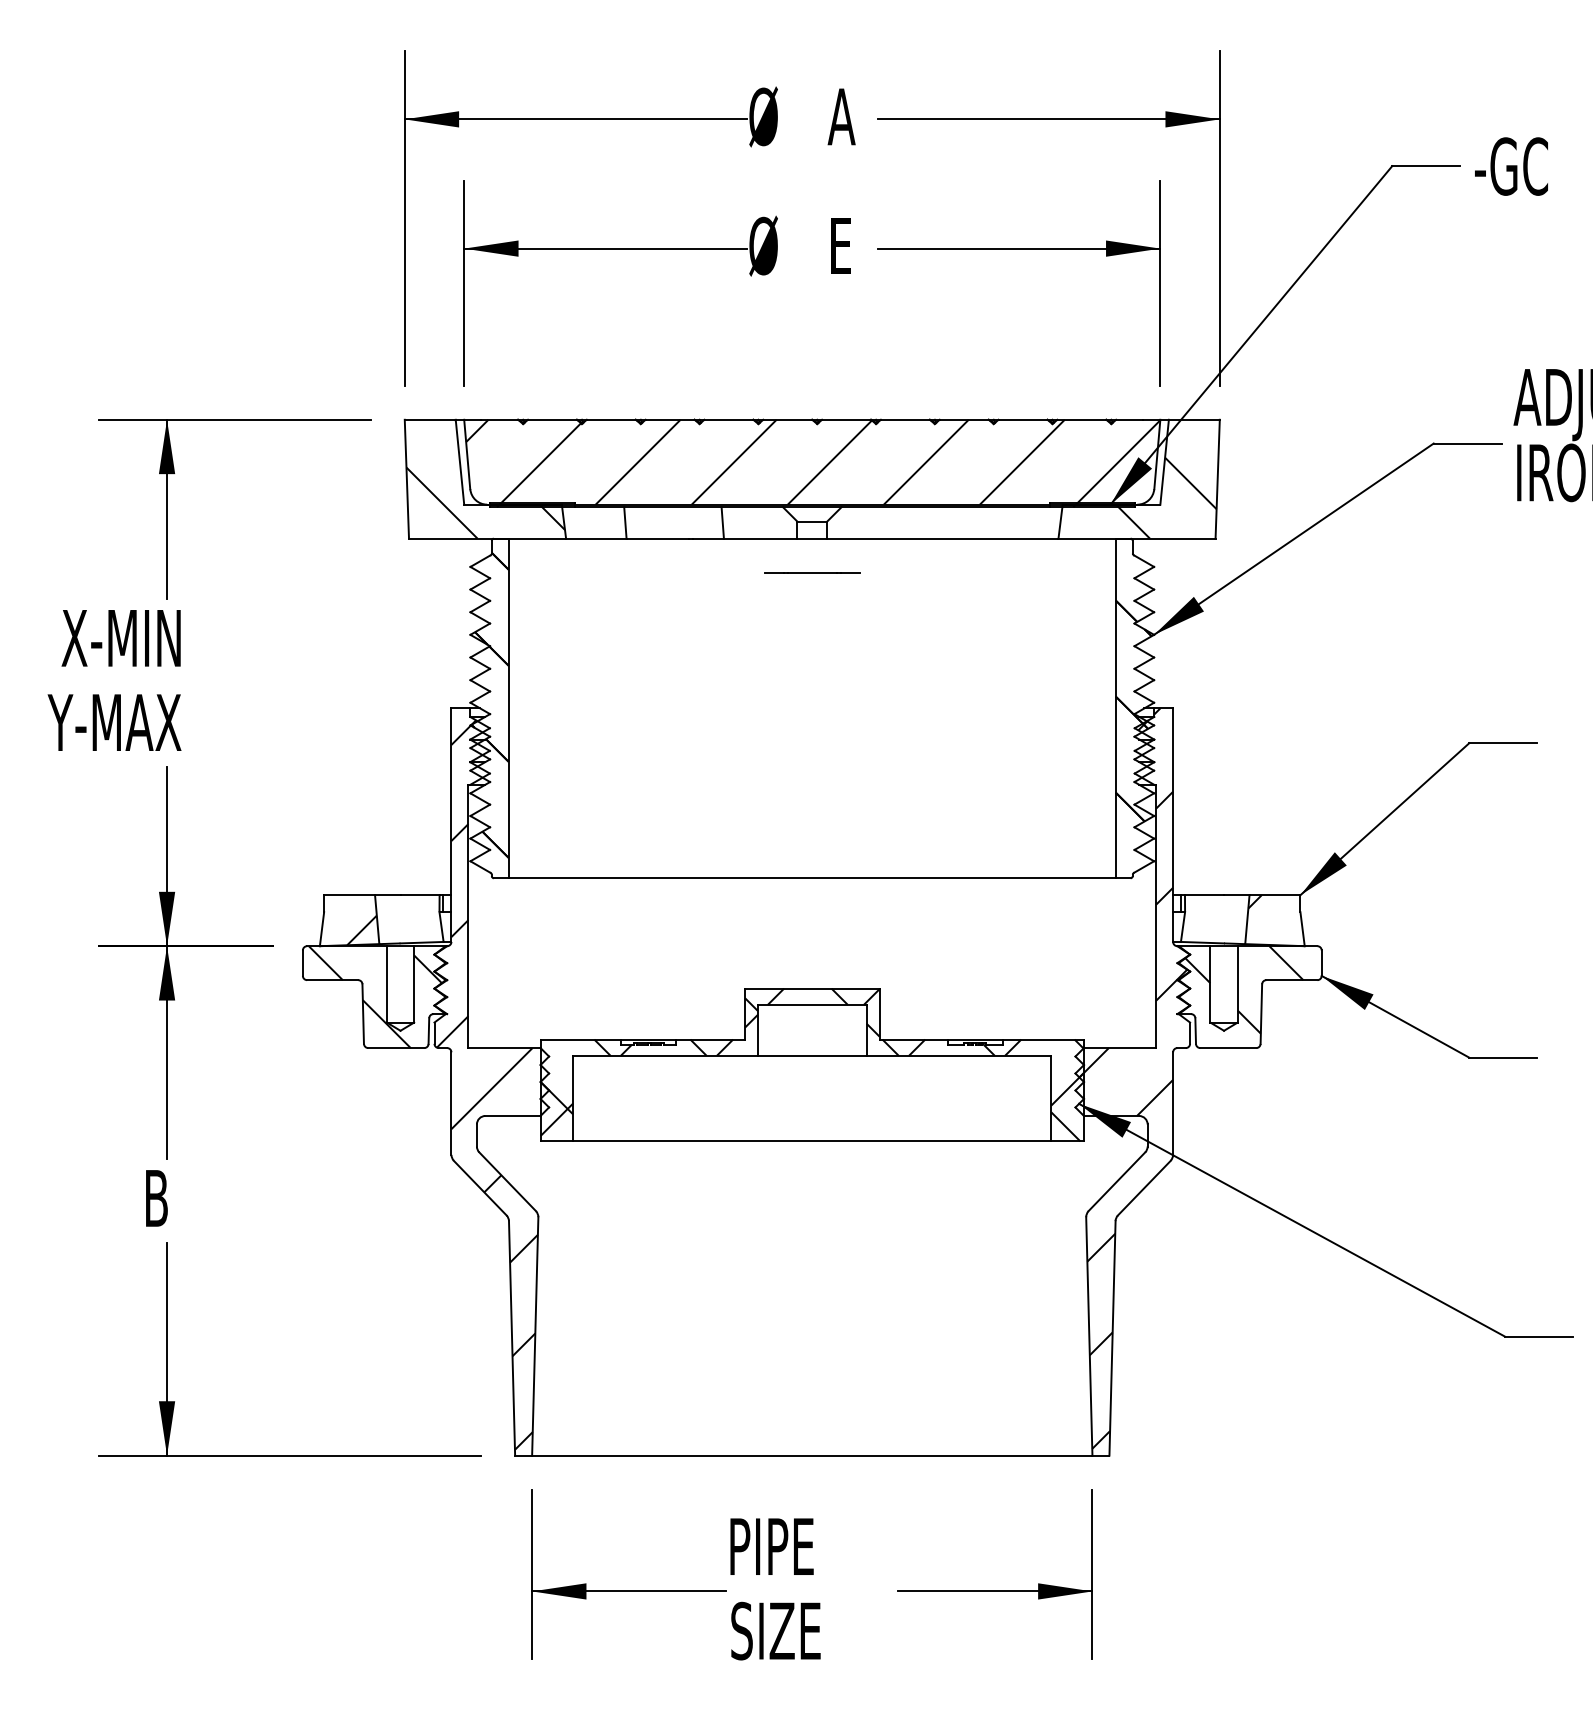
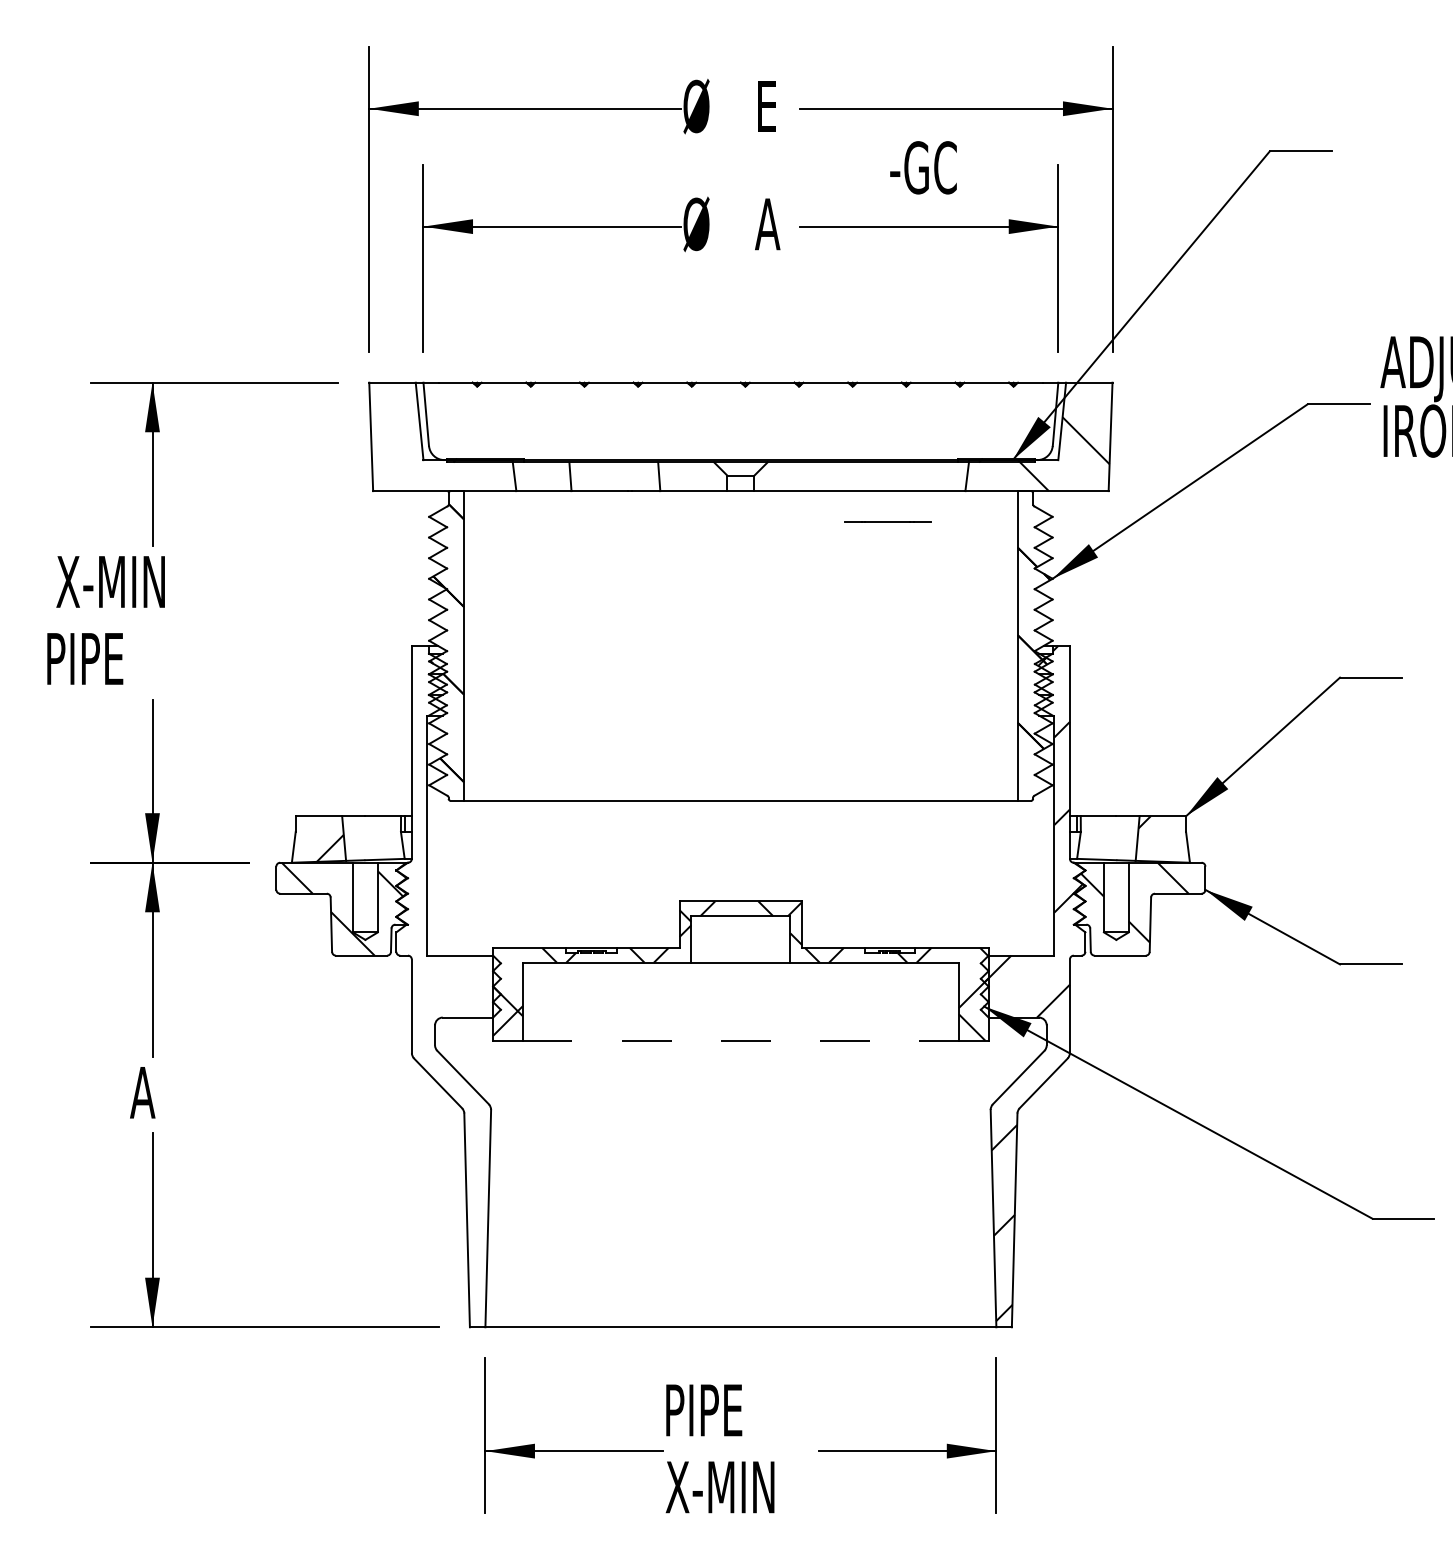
text: (841, 116) -> (767, 106), A -> E
text: (1511, 166) -> (923, 167), moved
text: (841, 246) -> (767, 224), E -> A
hatch: (812, 462) -> (741, 421), removed
hatch: (485, 478) -> (442, 436), removed
line: (811, 571) -> (887, 521), moved
text: (114, 722) -> (104, 658), Y-MAX -> PIPE
hatch: (487, 1085) -> (444, 989), removed
line: (812, 1141) -> (741, 1040), solid -> dashed
text: (156, 1198) -> (142, 1092), B -> A
text: (788, 1631) -> (719, 1487), SIZE -> X-MIN

